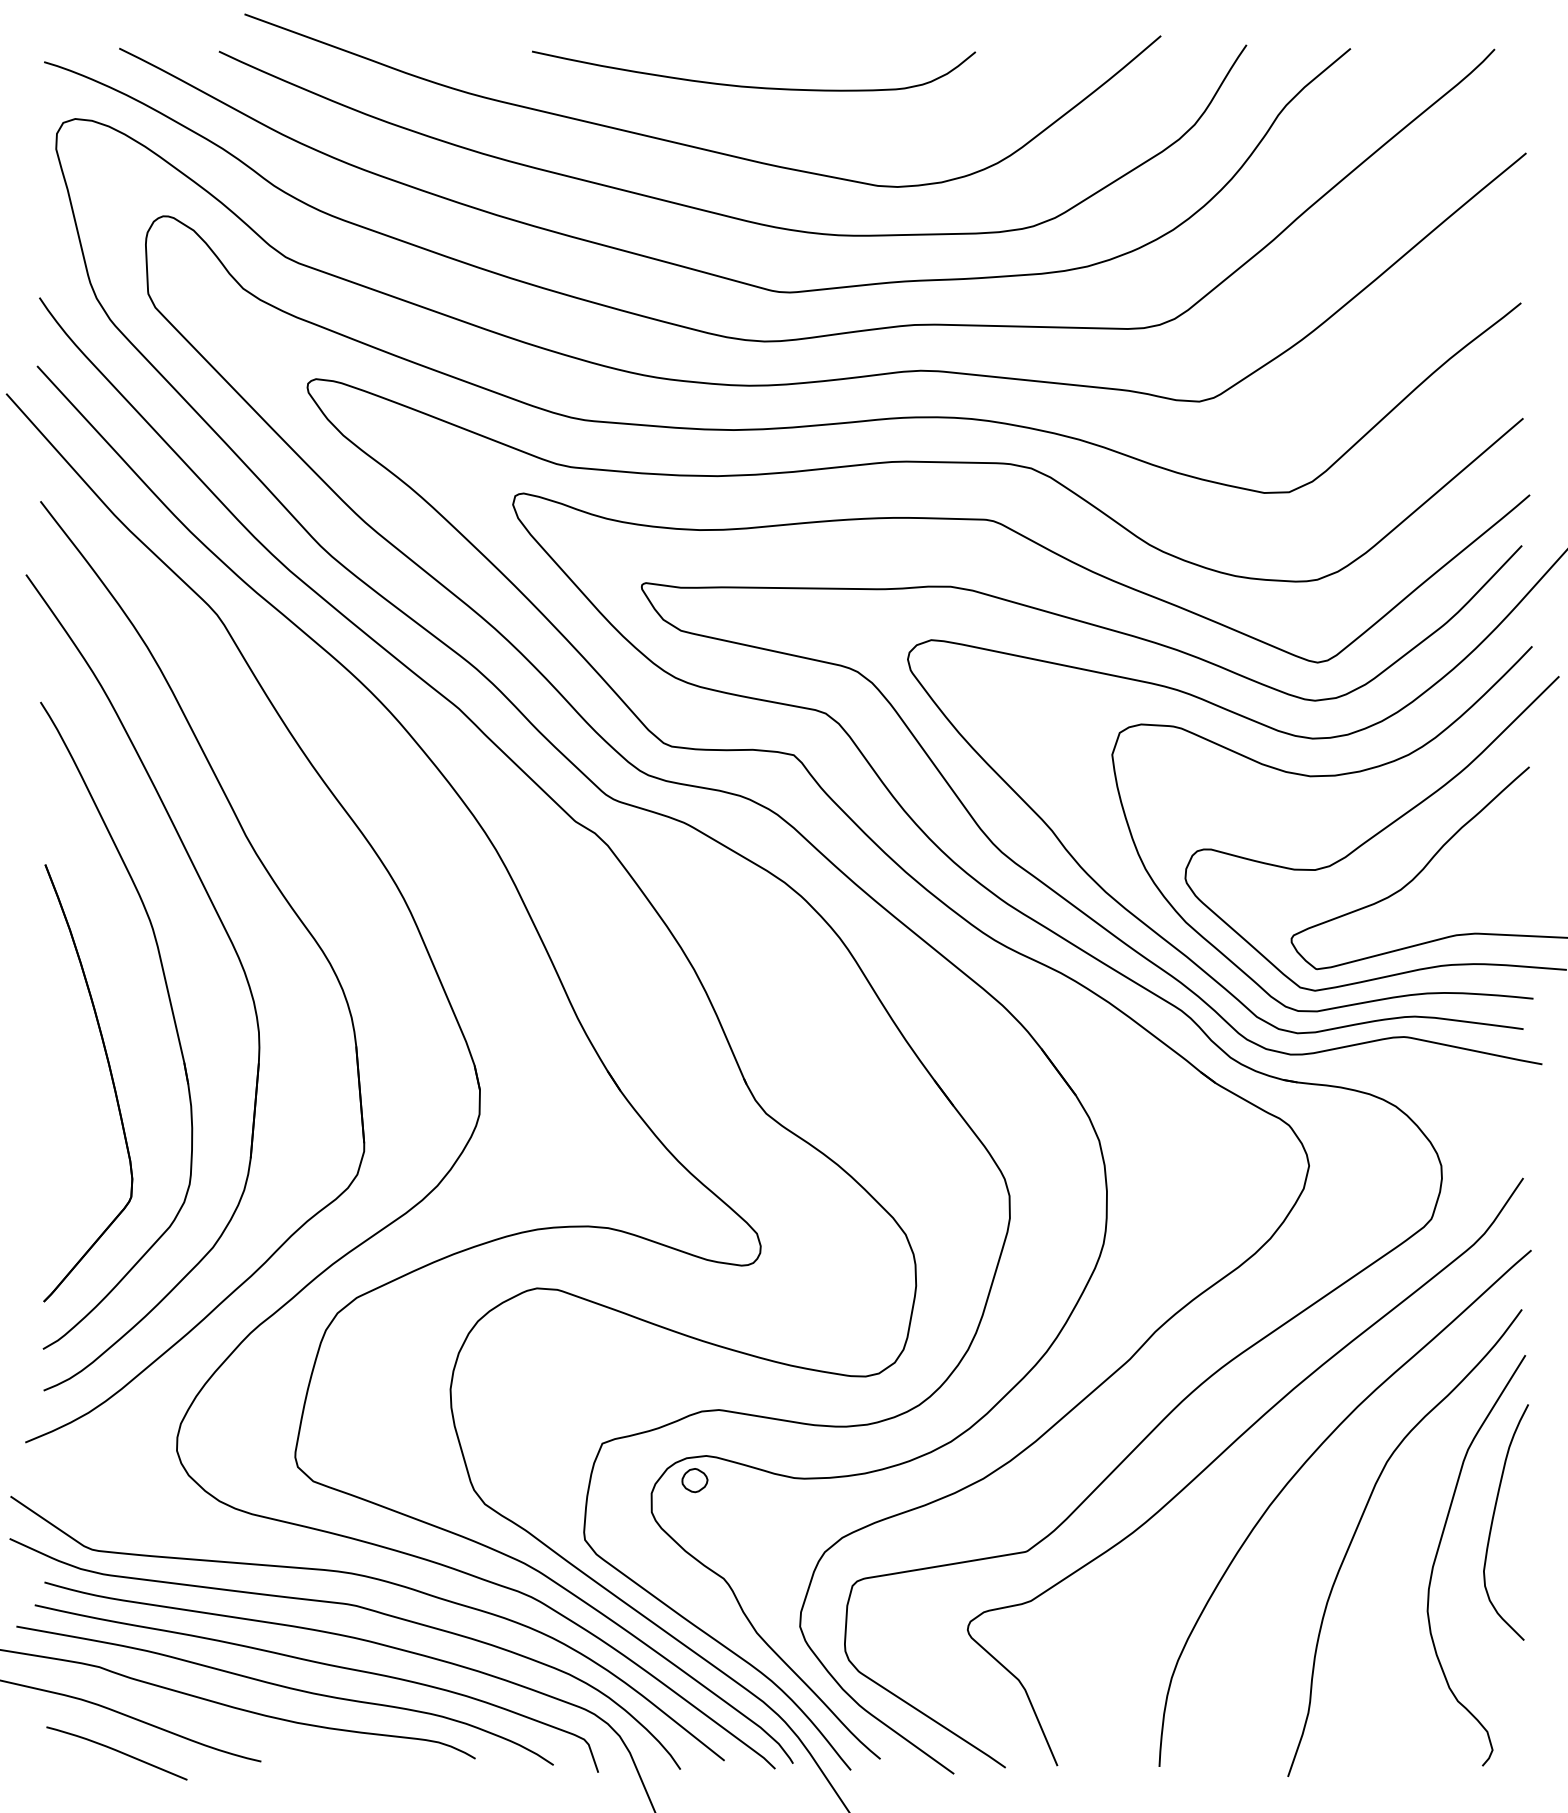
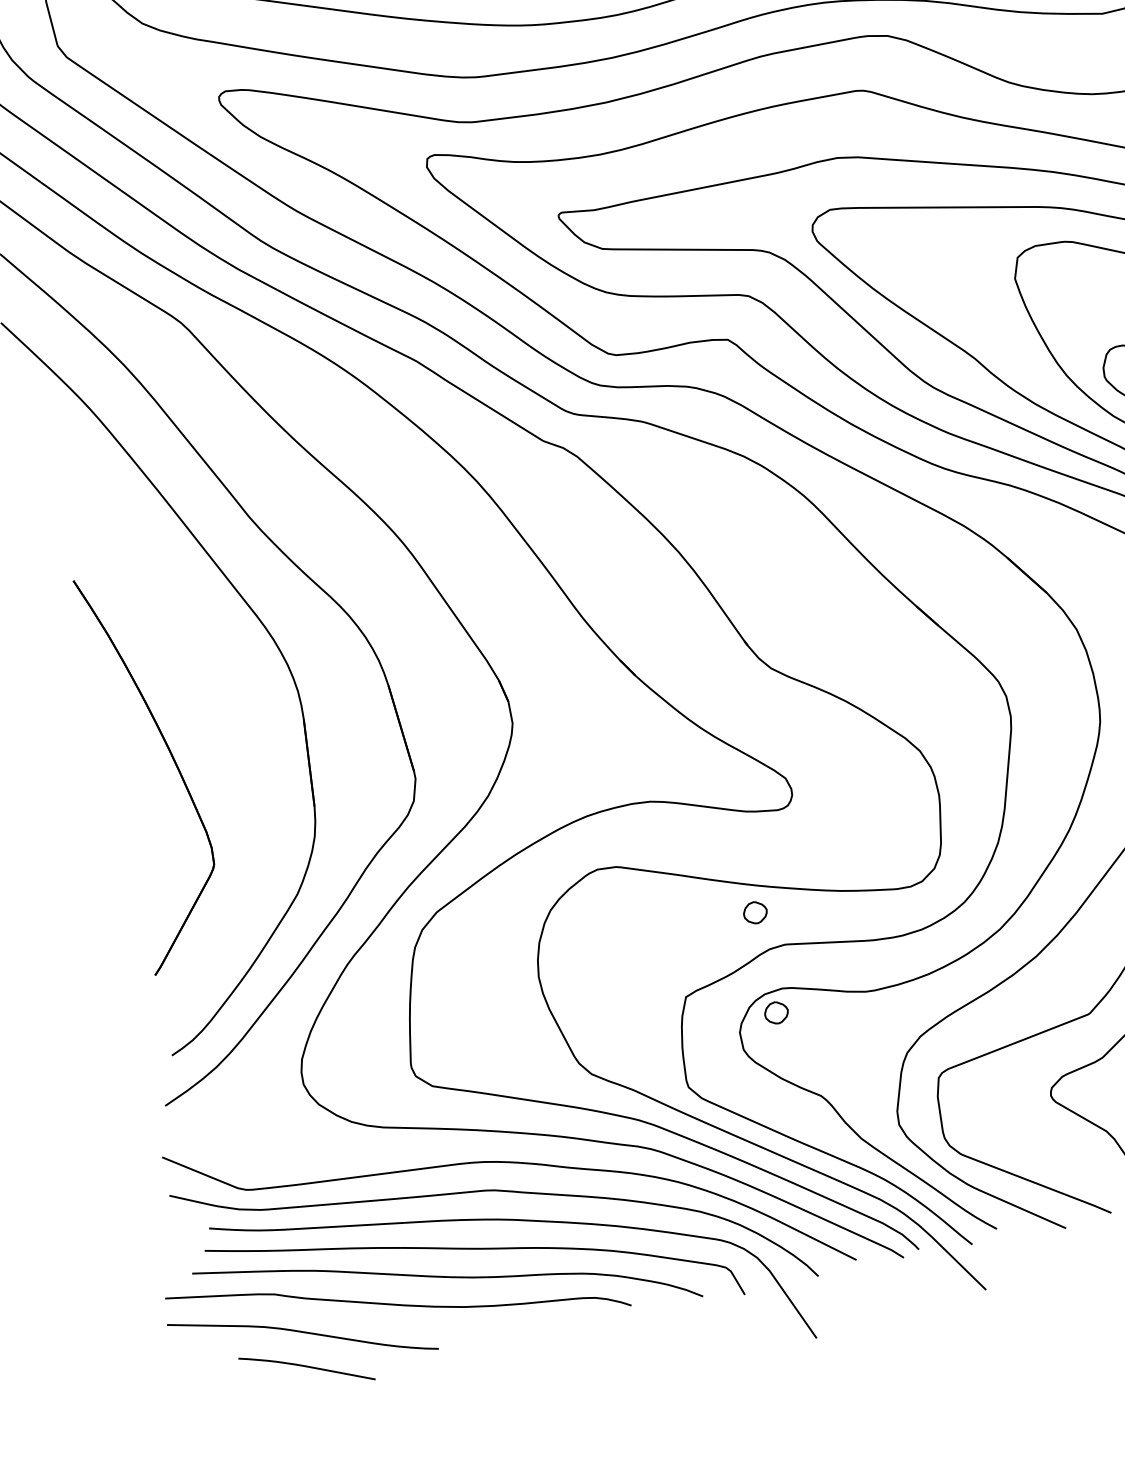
part: (171, 1012) -> (215, 690), removed
part: (694, 1369) -> (755, 912), added

